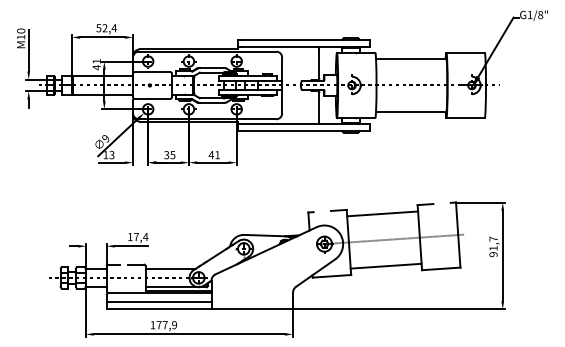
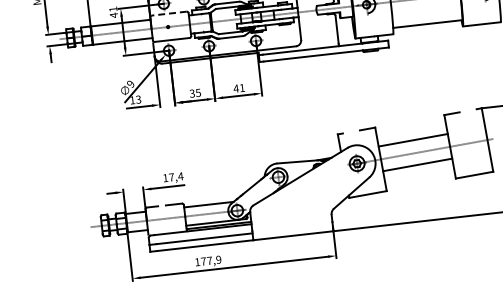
line: (152, 72) -> (169, 14), solid -> dashed
line: (382, 213) -> (413, 139), moved
line: (385, 265) -> (416, 164), moved

